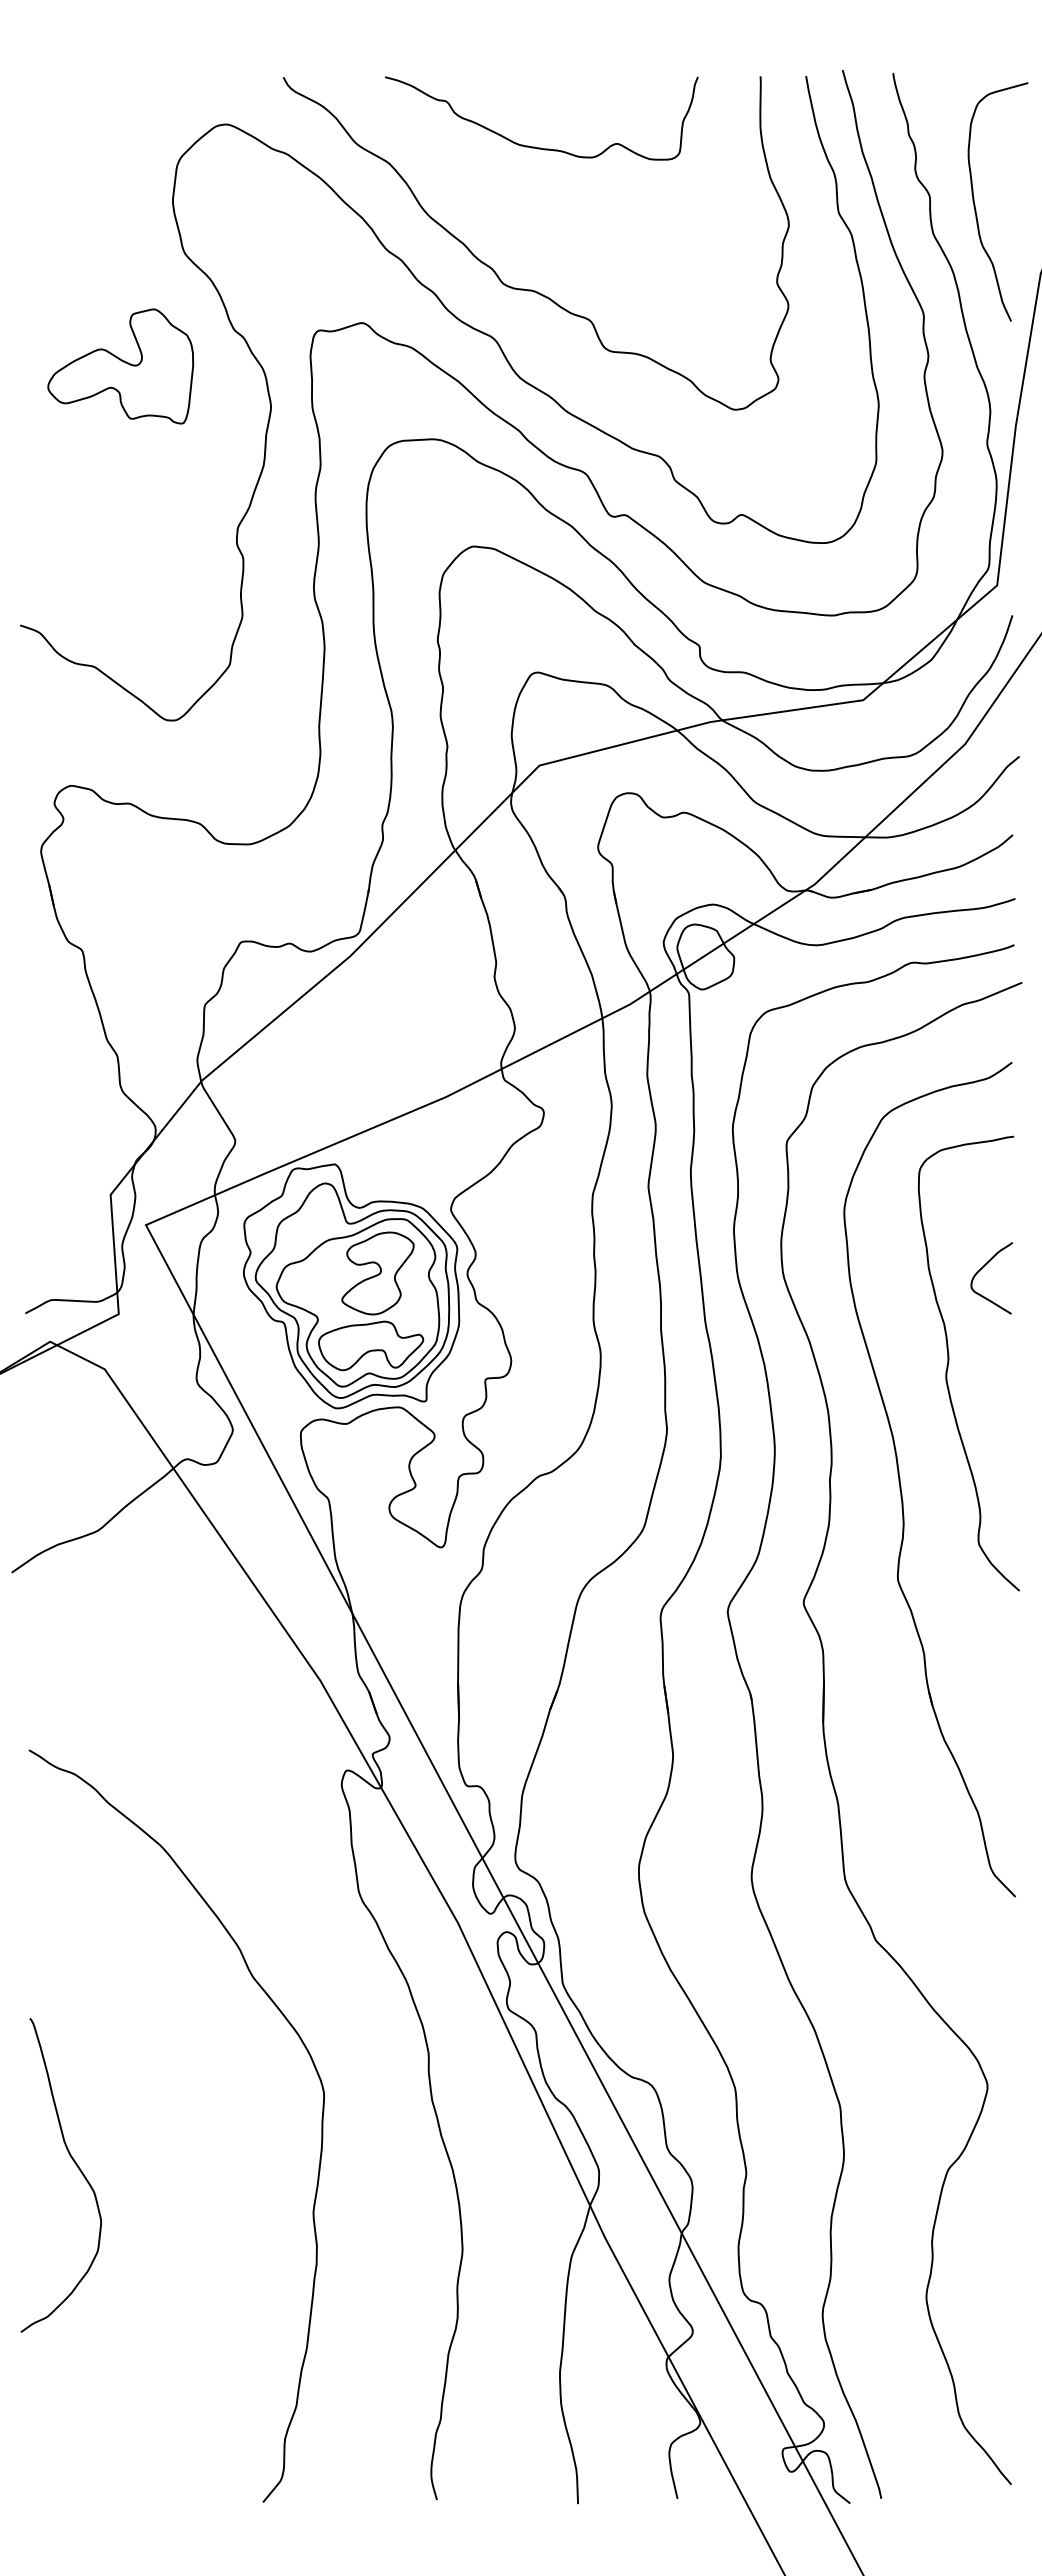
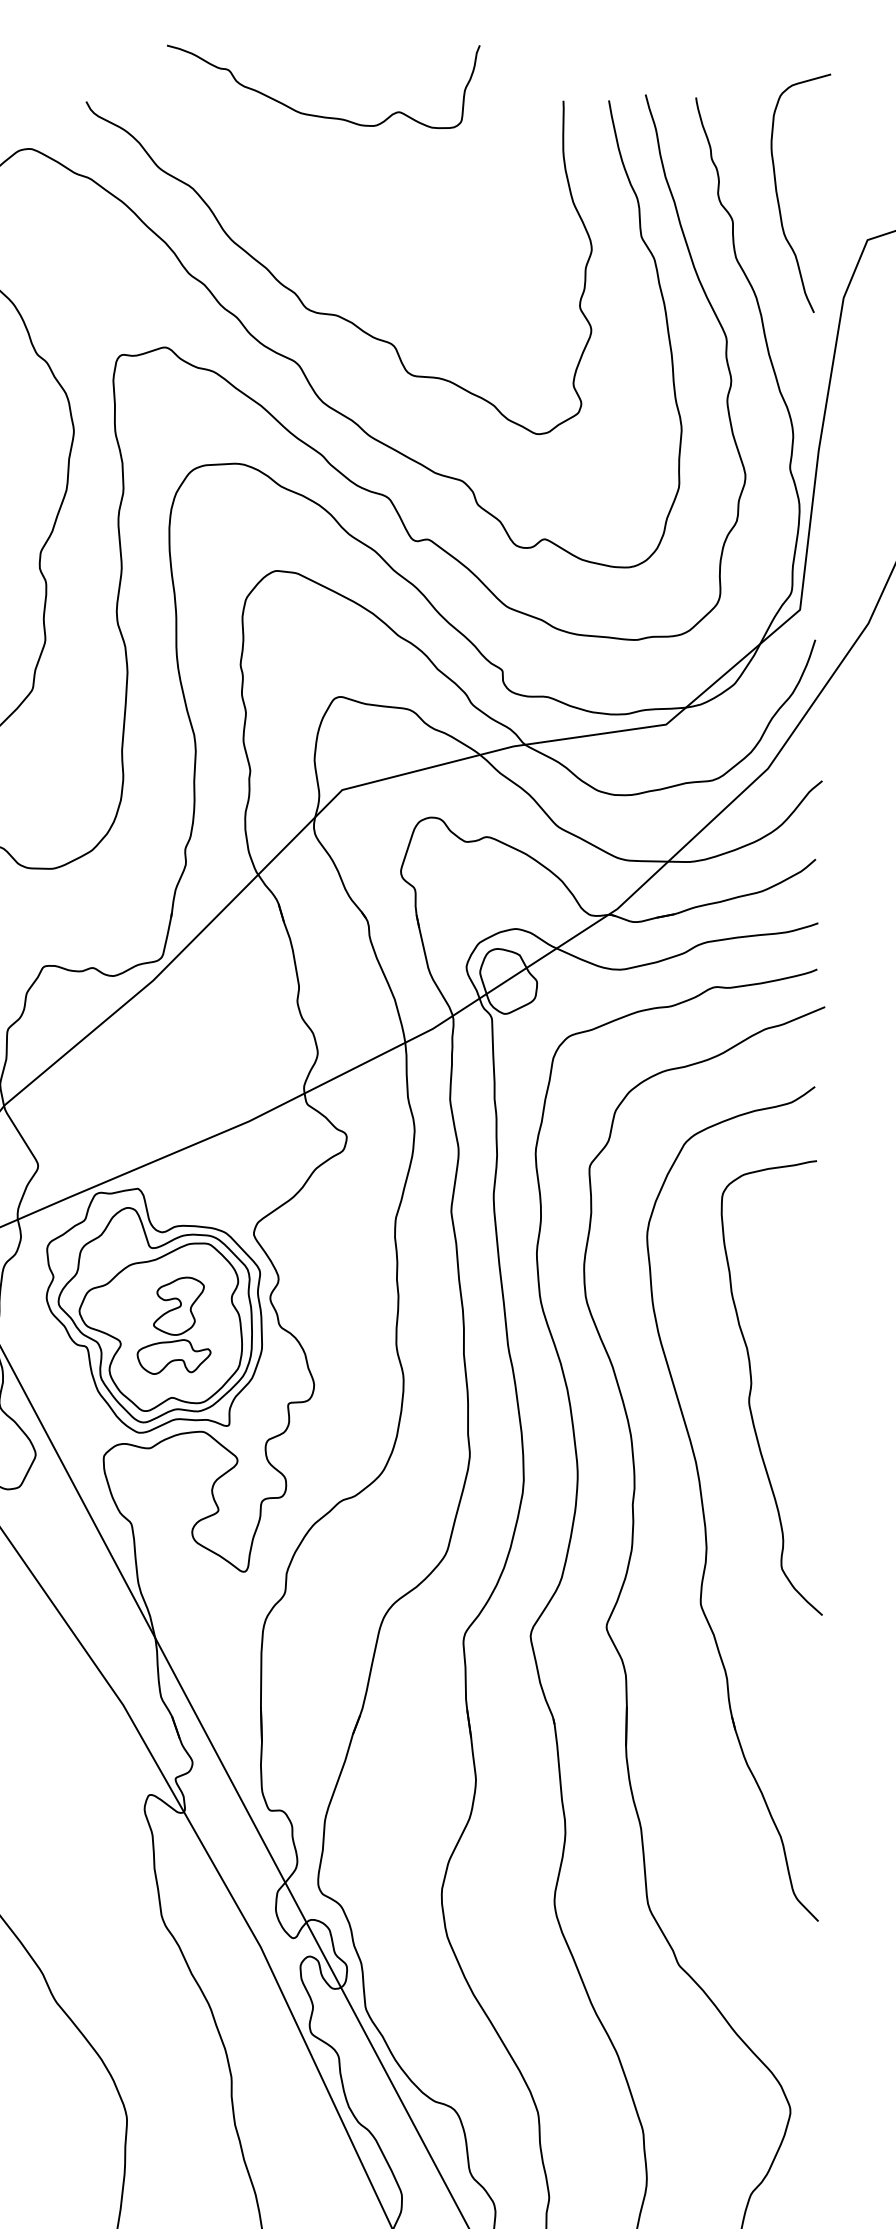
curve: (534, 146) -> (316, 114), moved
curve: (975, 204) -> (778, 195), moved
curve: (985, 1266) -> (788, 1290), removed
part: (371, 1301) -> (174, 1325), size x0.7

